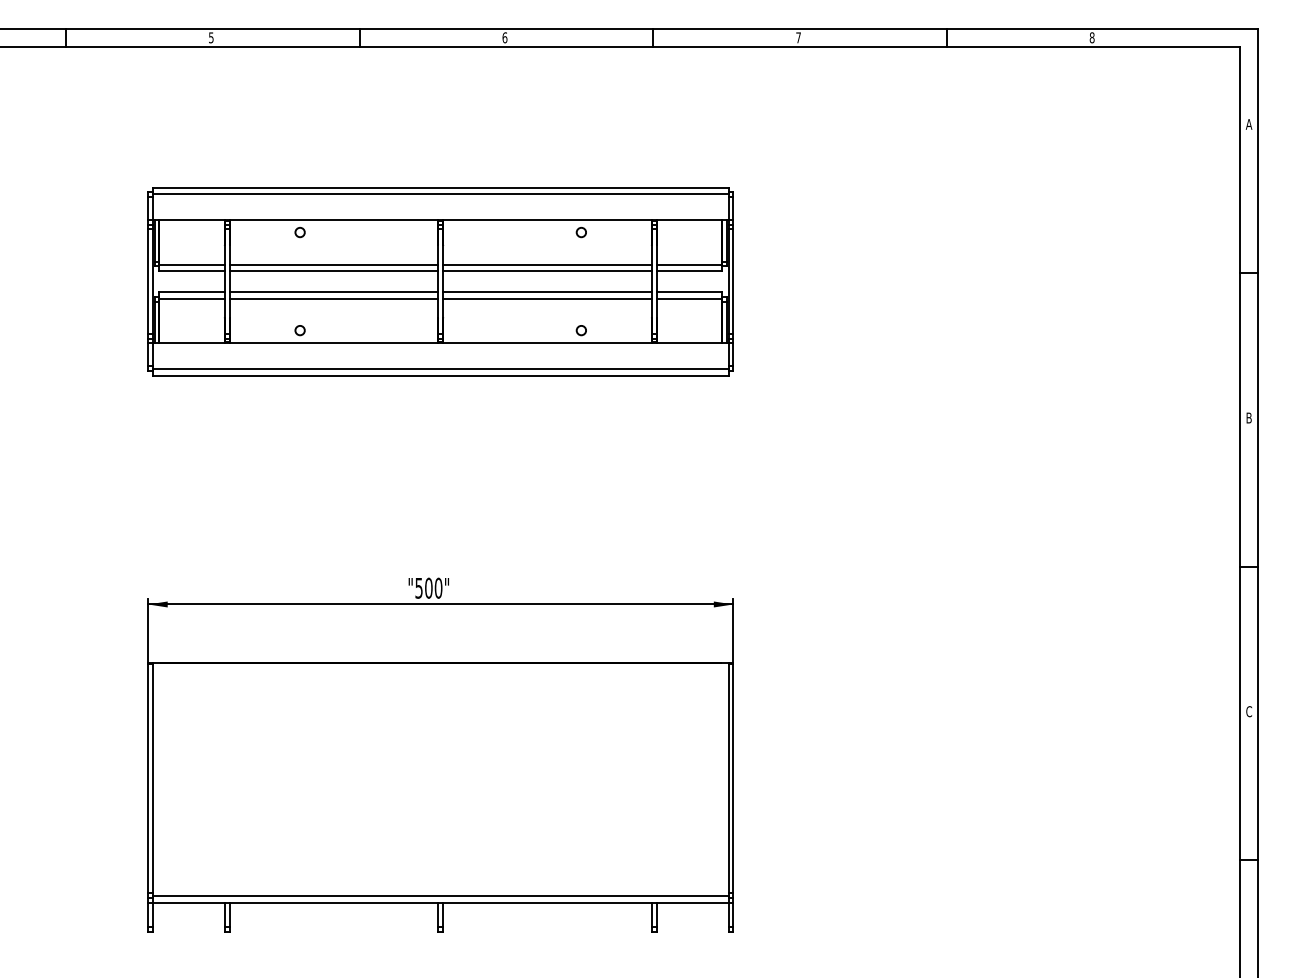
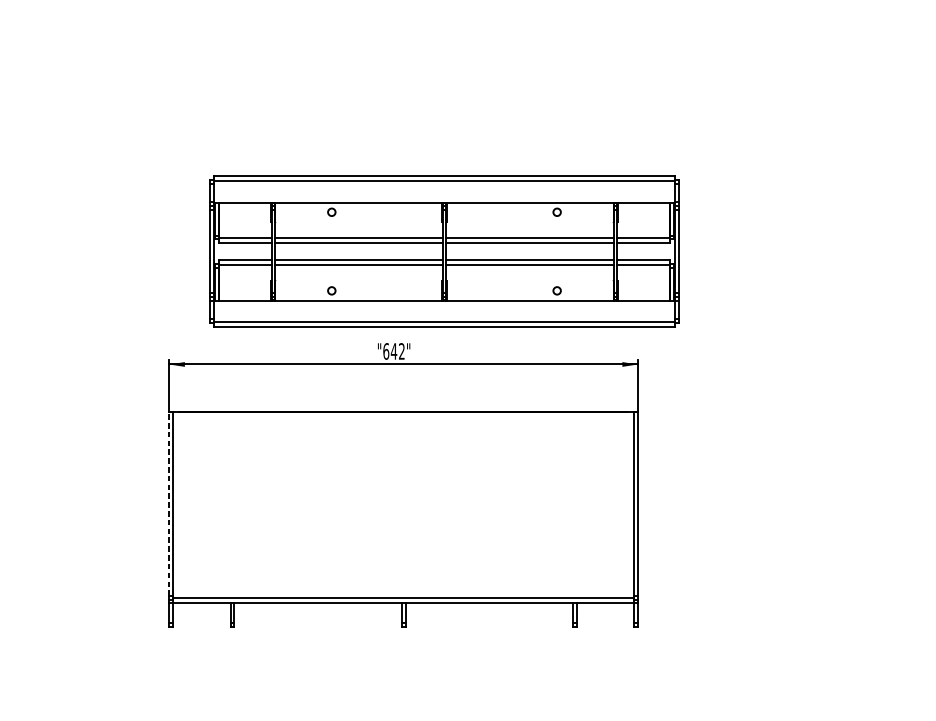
part: (440, 281) -> (444, 251), moved
text: (428, 587) -> (393, 350), "500" -> "642"
line: (148, 778) -> (169, 503), solid -> dashed

